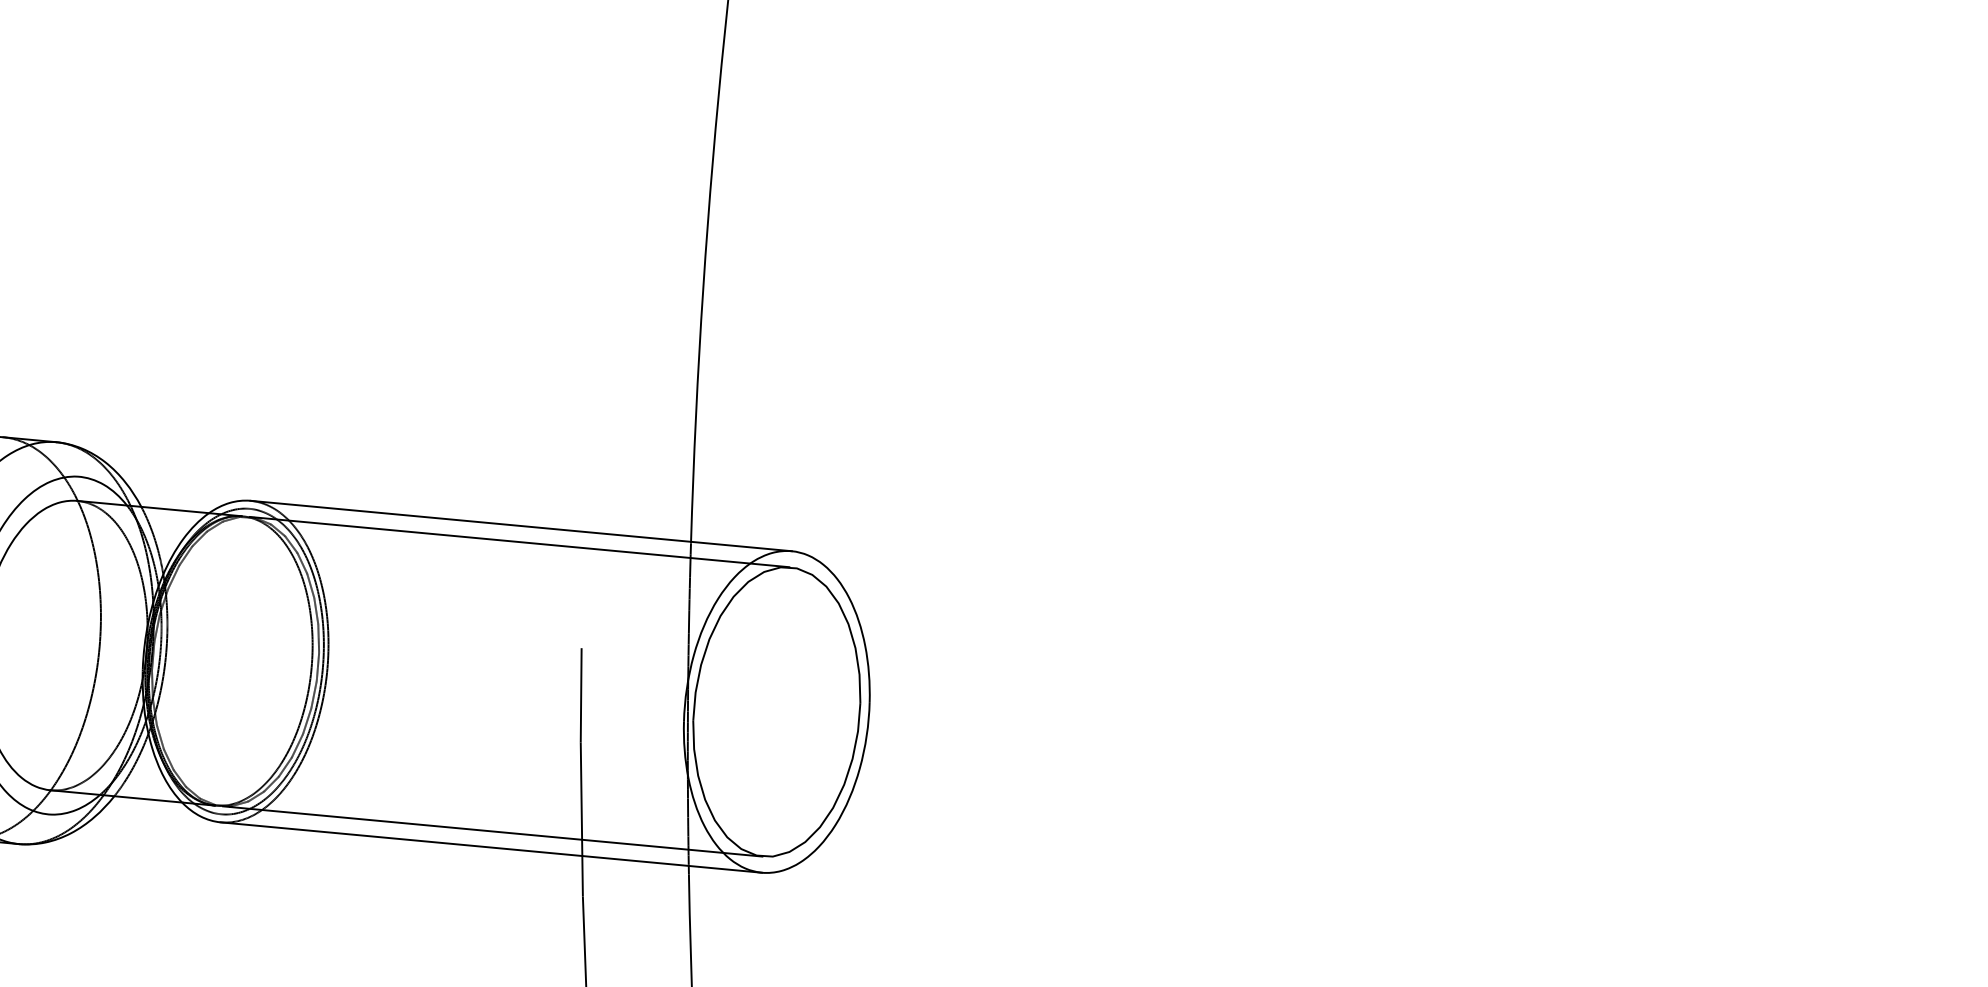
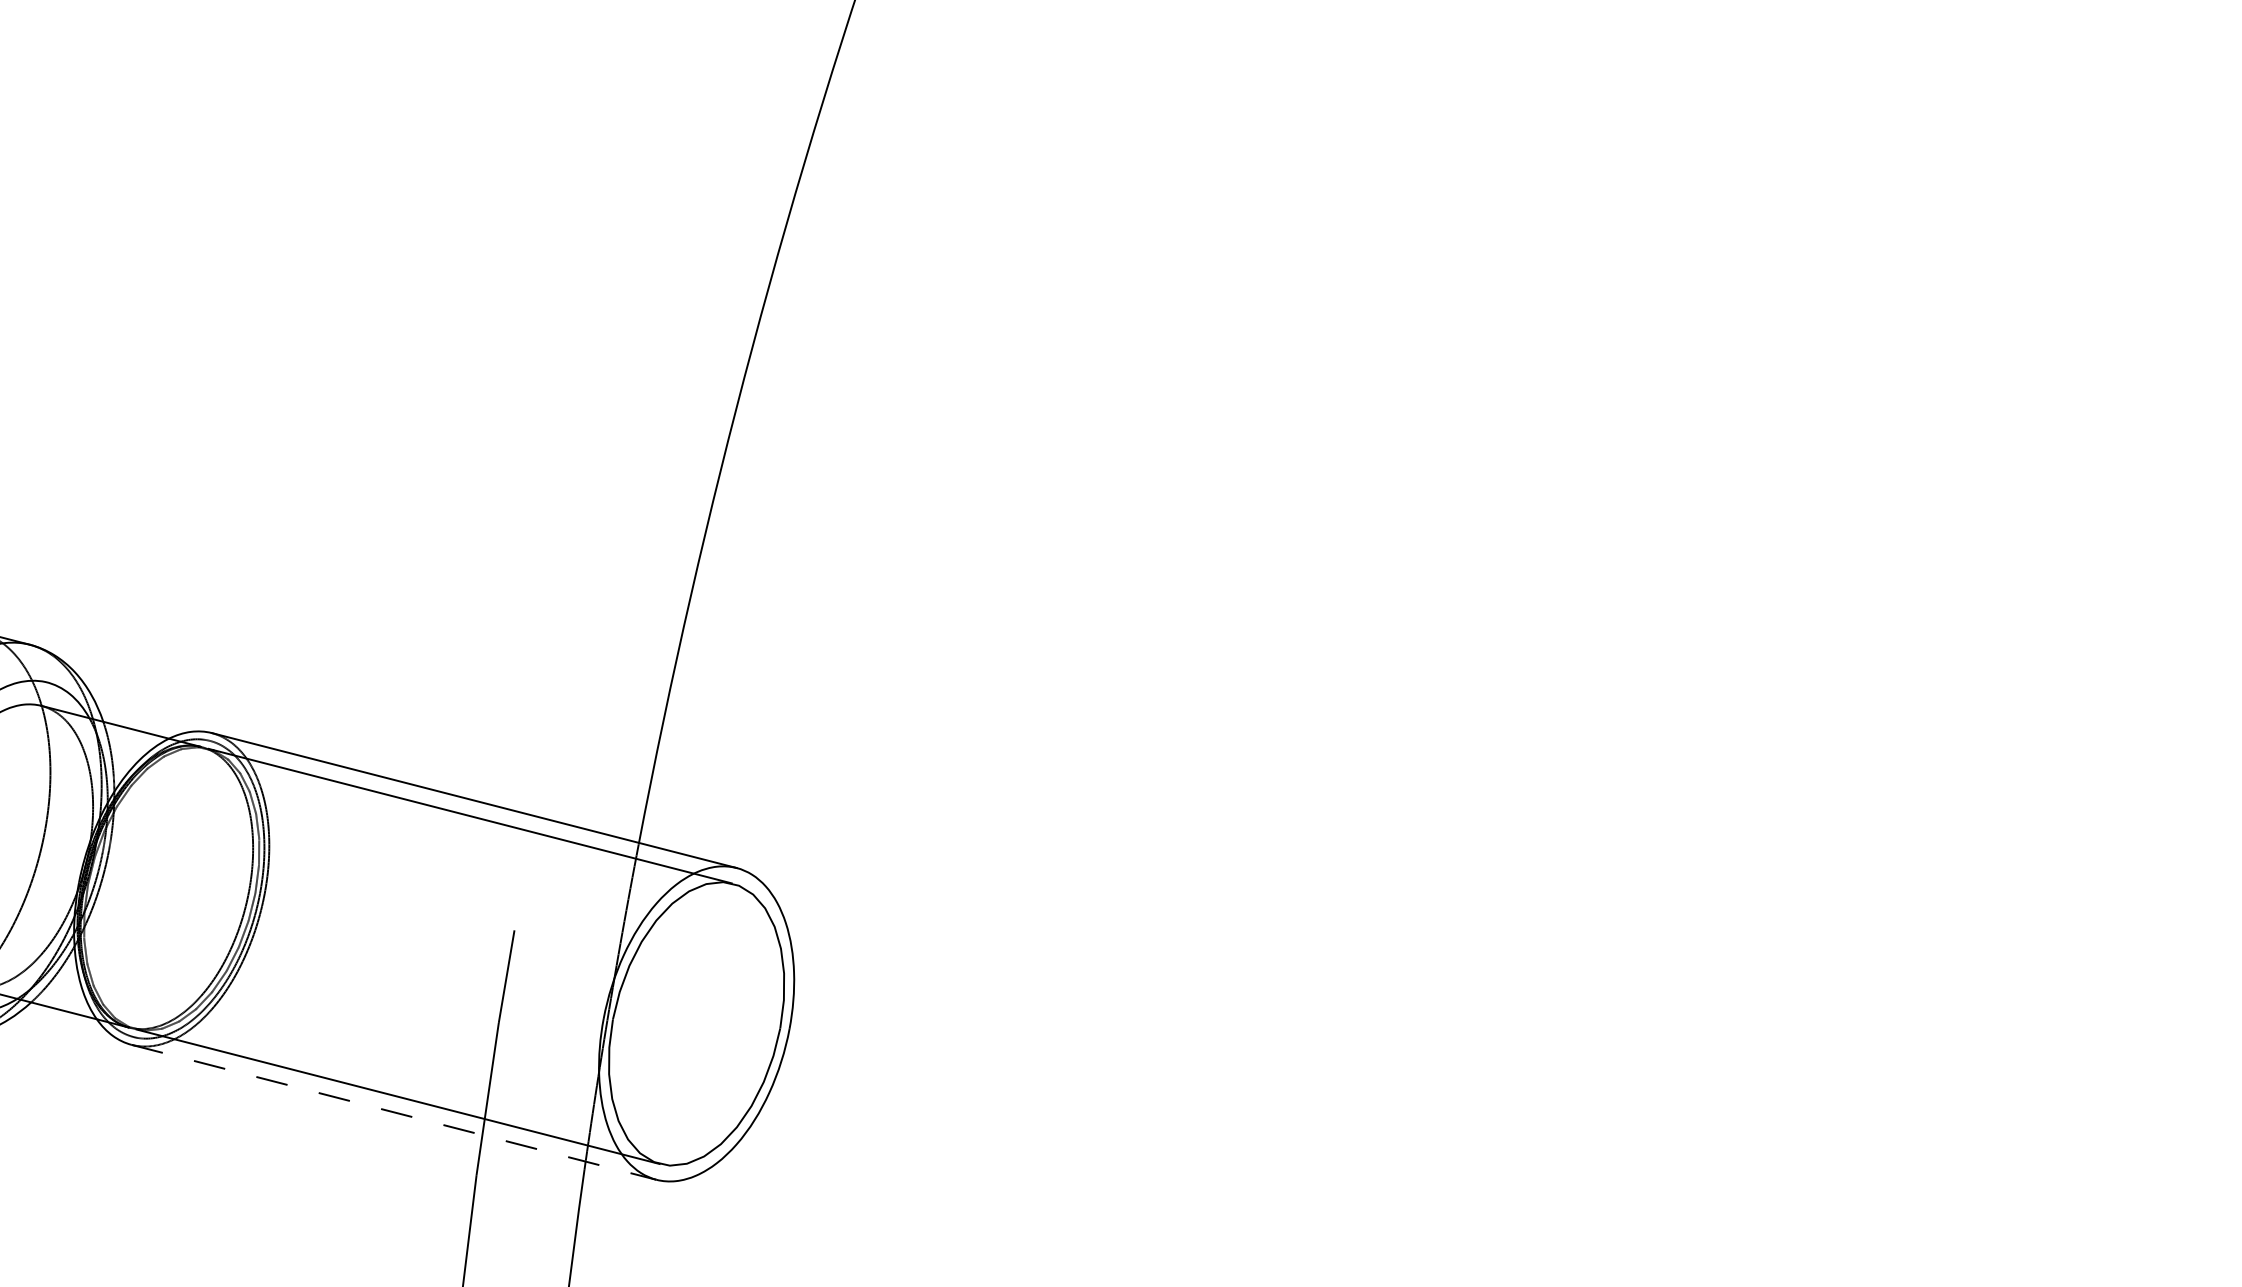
line: (491, 847) -> (394, 1112), solid -> dashed

